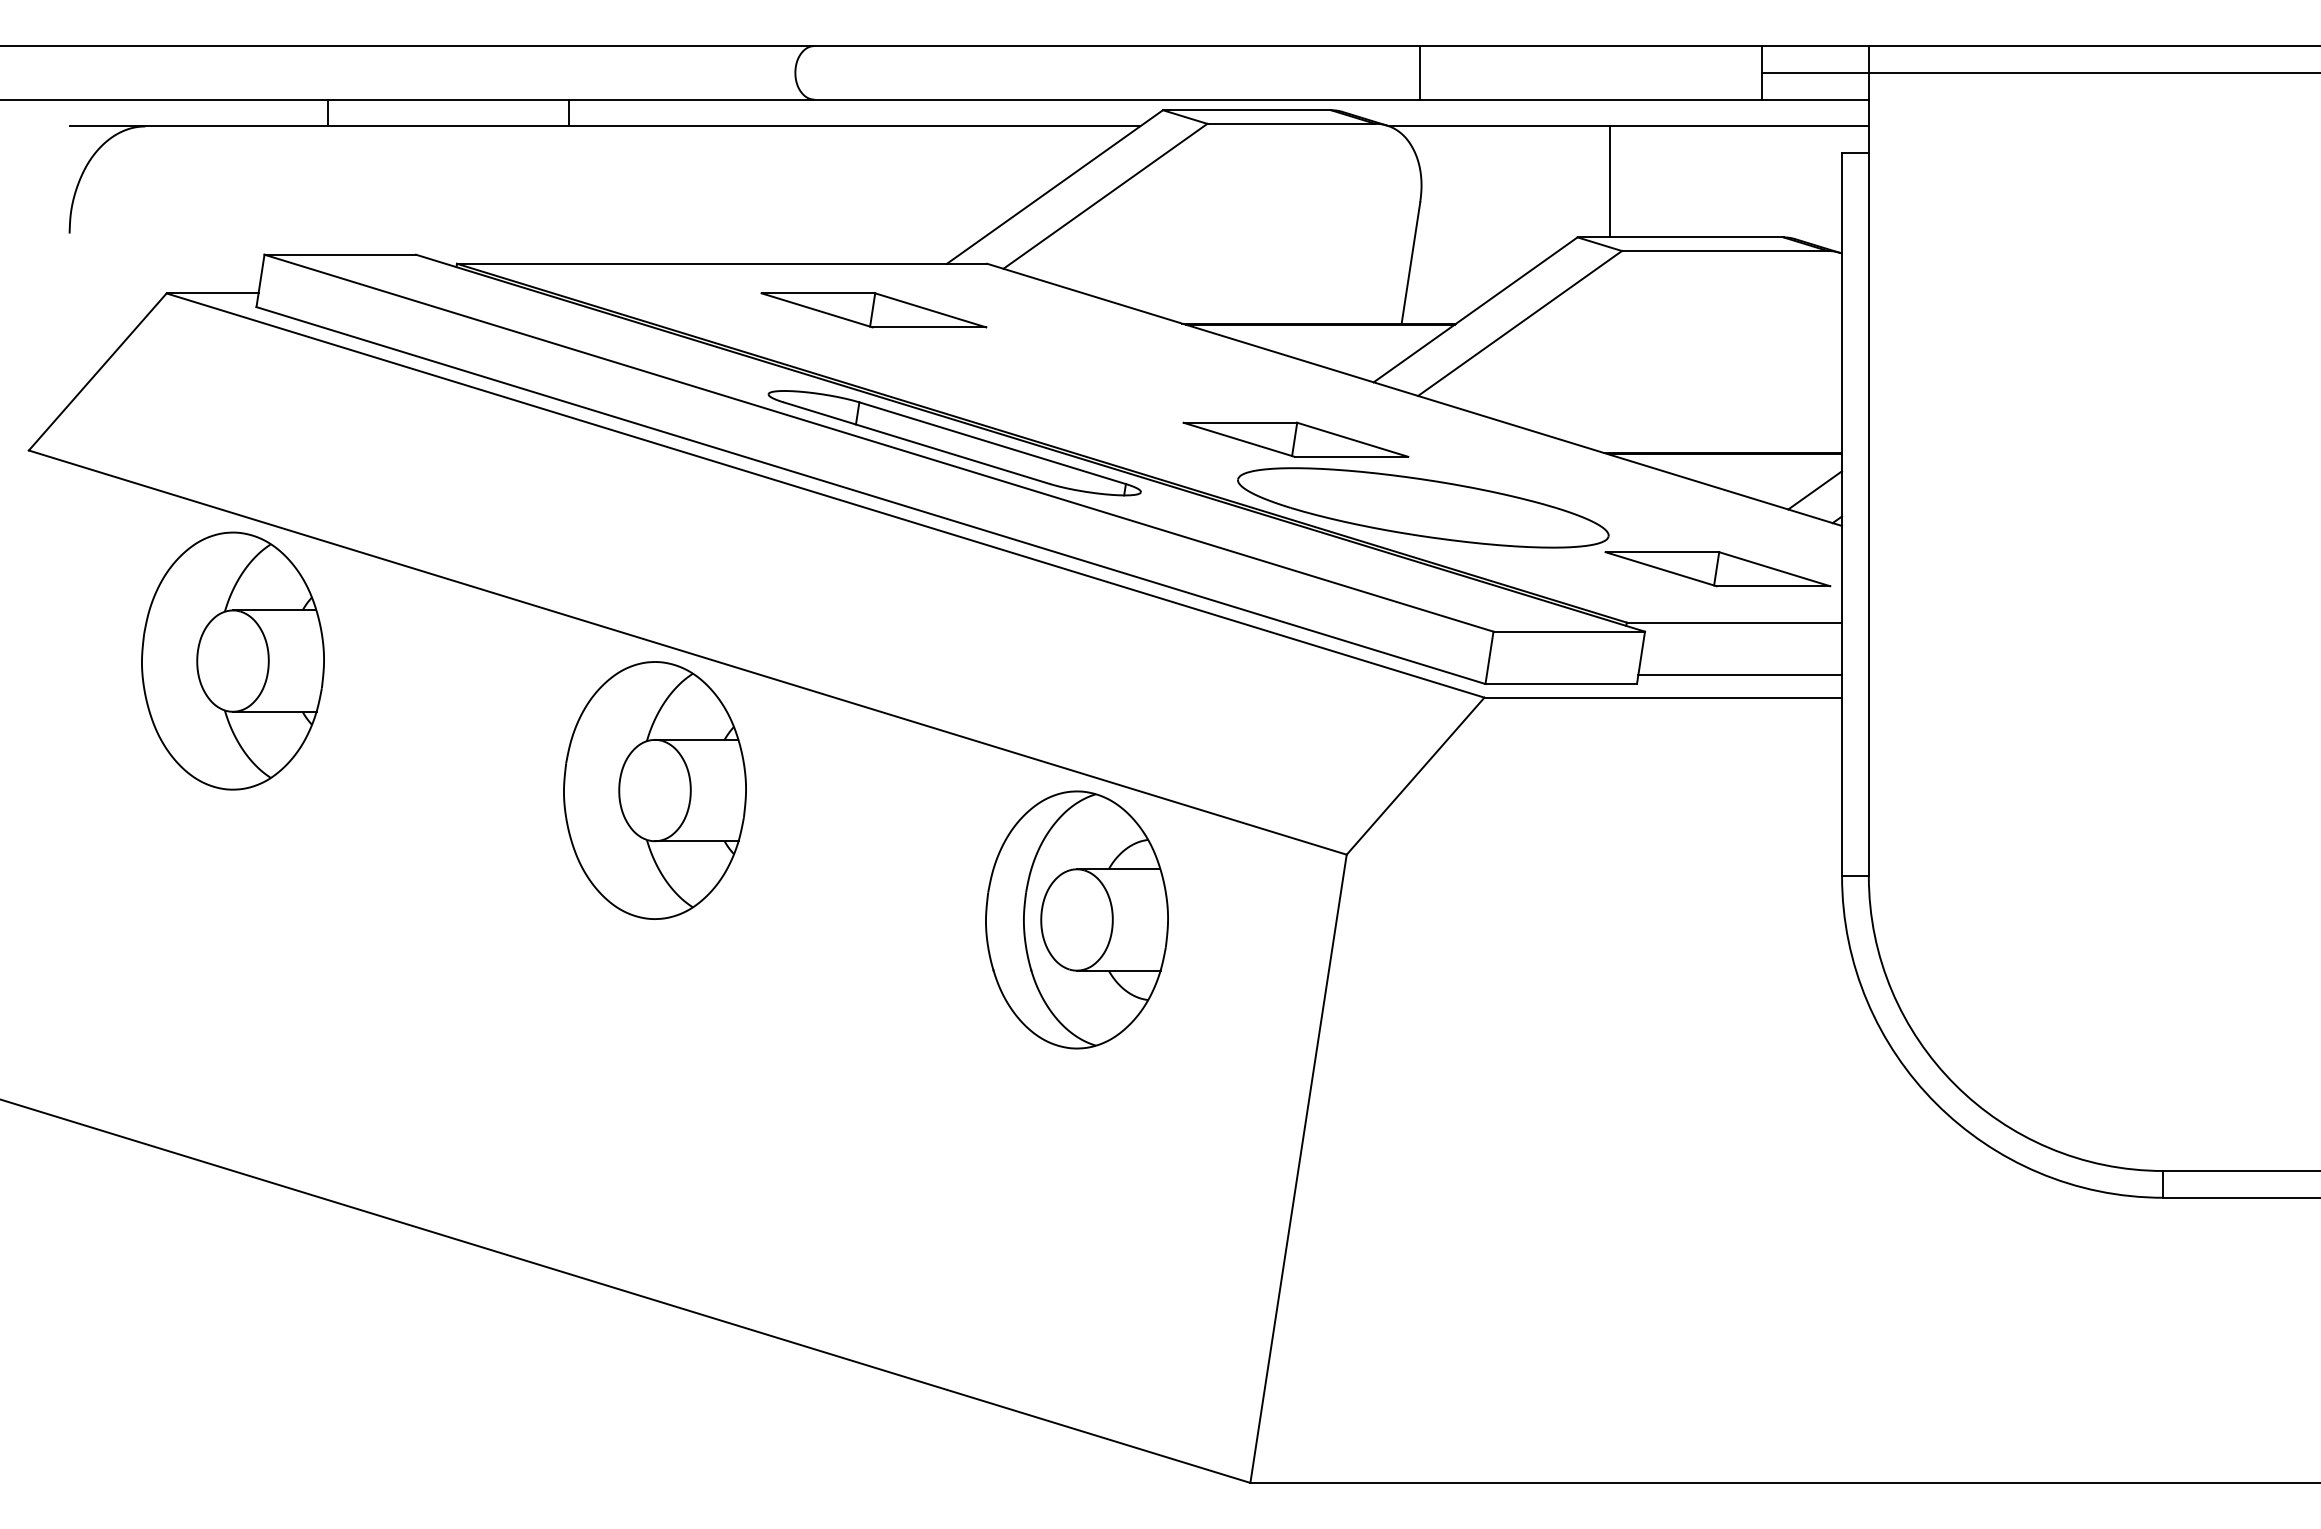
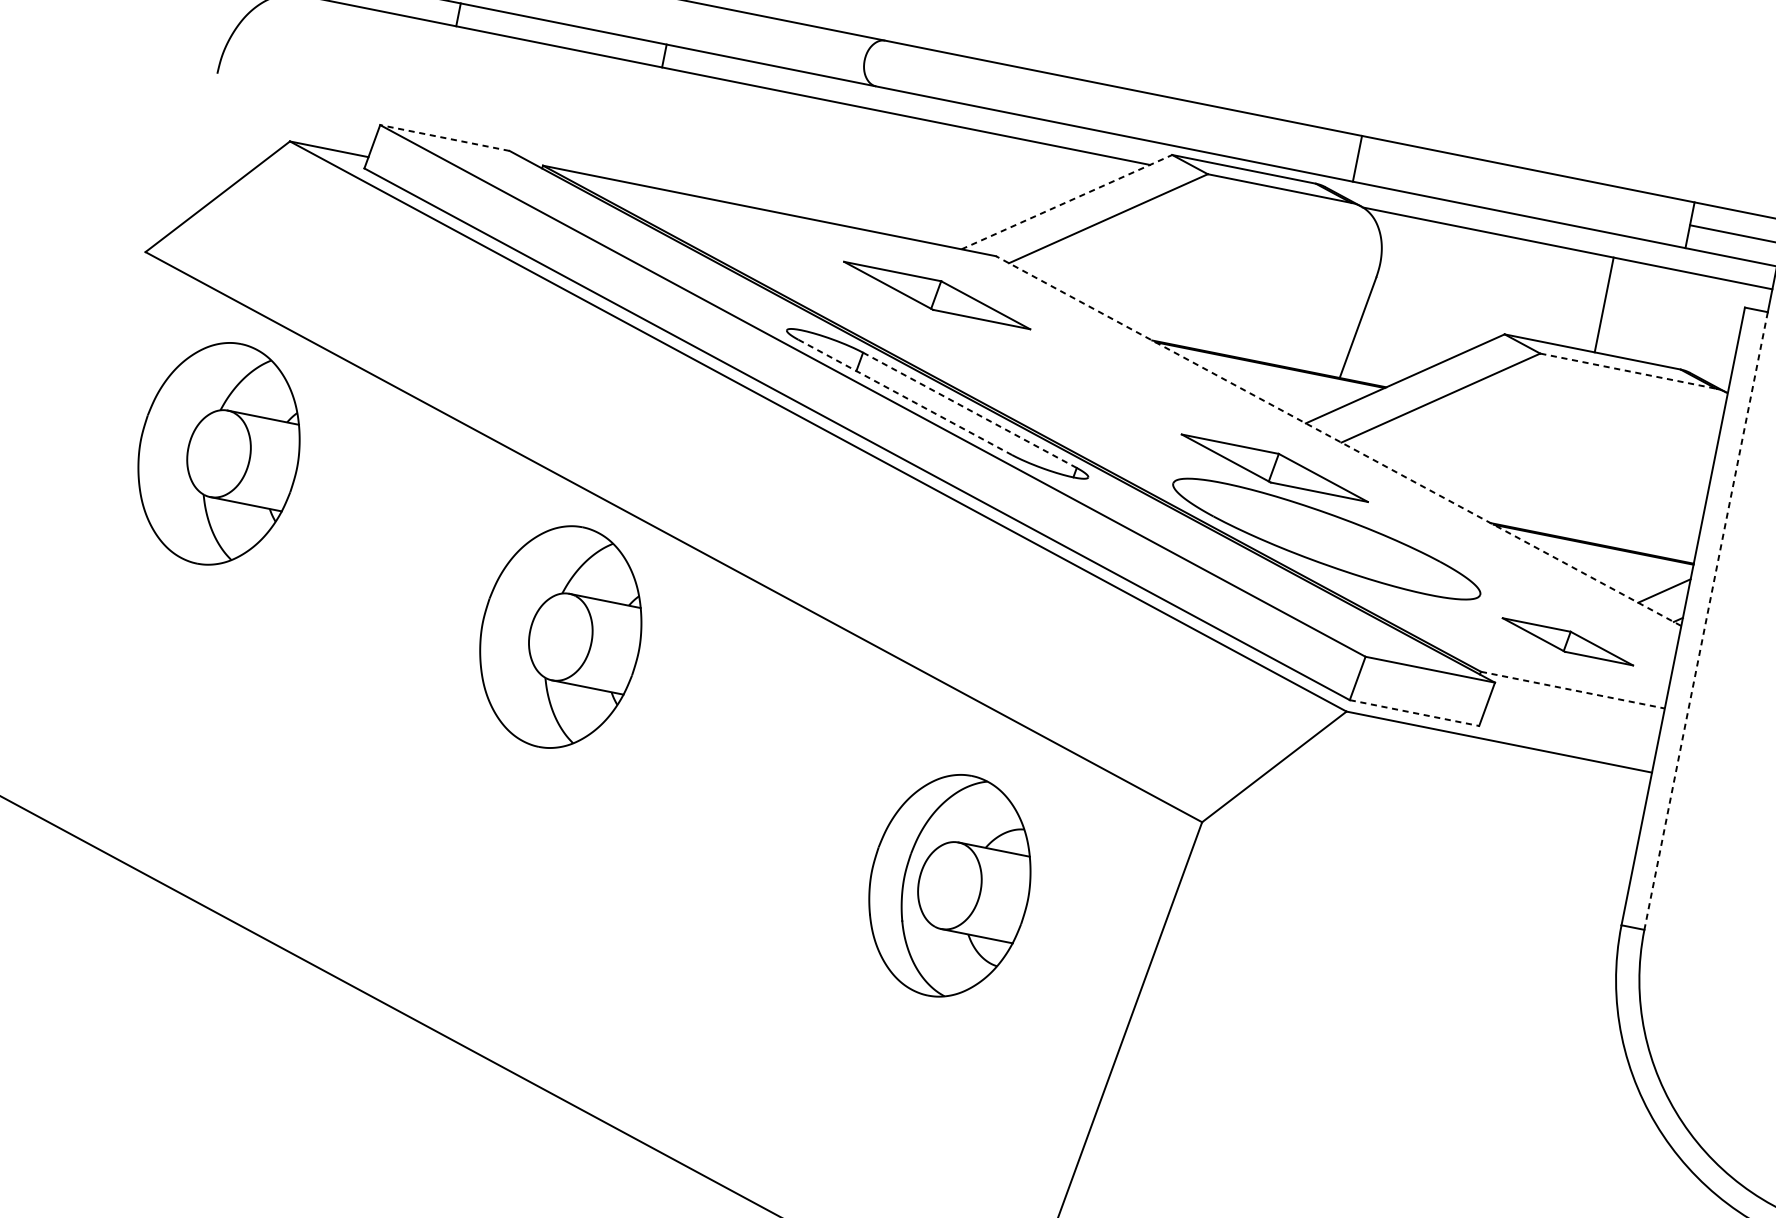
line: (1420, 72) -> (1357, 158), moved
line: (1610, 181) -> (1604, 304), moved
line: (1054, 187) -> (1066, 202), solid -> dashed
line: (1724, 251) -> (1627, 371), solid -> dashed
line: (340, 254) -> (445, 137), solid -> dashed
part: (873, 310) -> (936, 295), moved
line: (1414, 394) -> (1338, 440), solid -> dashed
part: (1295, 439) -> (1274, 467), moved
line: (917, 443) -> (905, 397), solid -> dashed
line: (992, 443) -> (969, 410), solid -> dashed
line: (1868, 514) -> (1705, 620), solid -> dashed
part: (1717, 569) -> (1567, 641), size x0.7
line: (1734, 622) -> (1572, 690), solid -> dashed
part: (232, 660) -> (218, 453), moved
line: (1740, 674) -> (1569, 735), removed
line: (1561, 684) -> (1414, 713), solid -> dashed
part: (654, 790) -> (560, 636), moved
part: (1076, 919) -> (949, 885), moved

